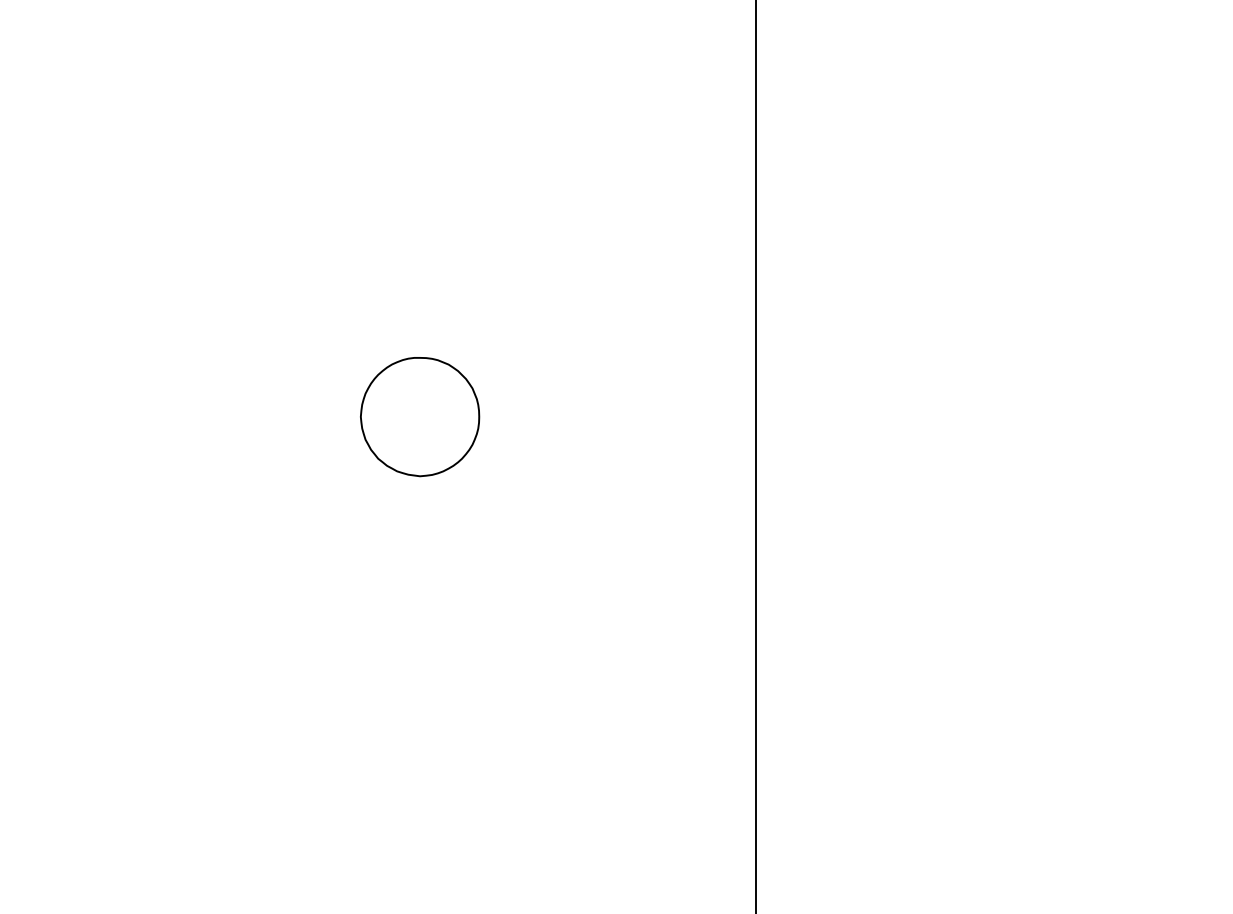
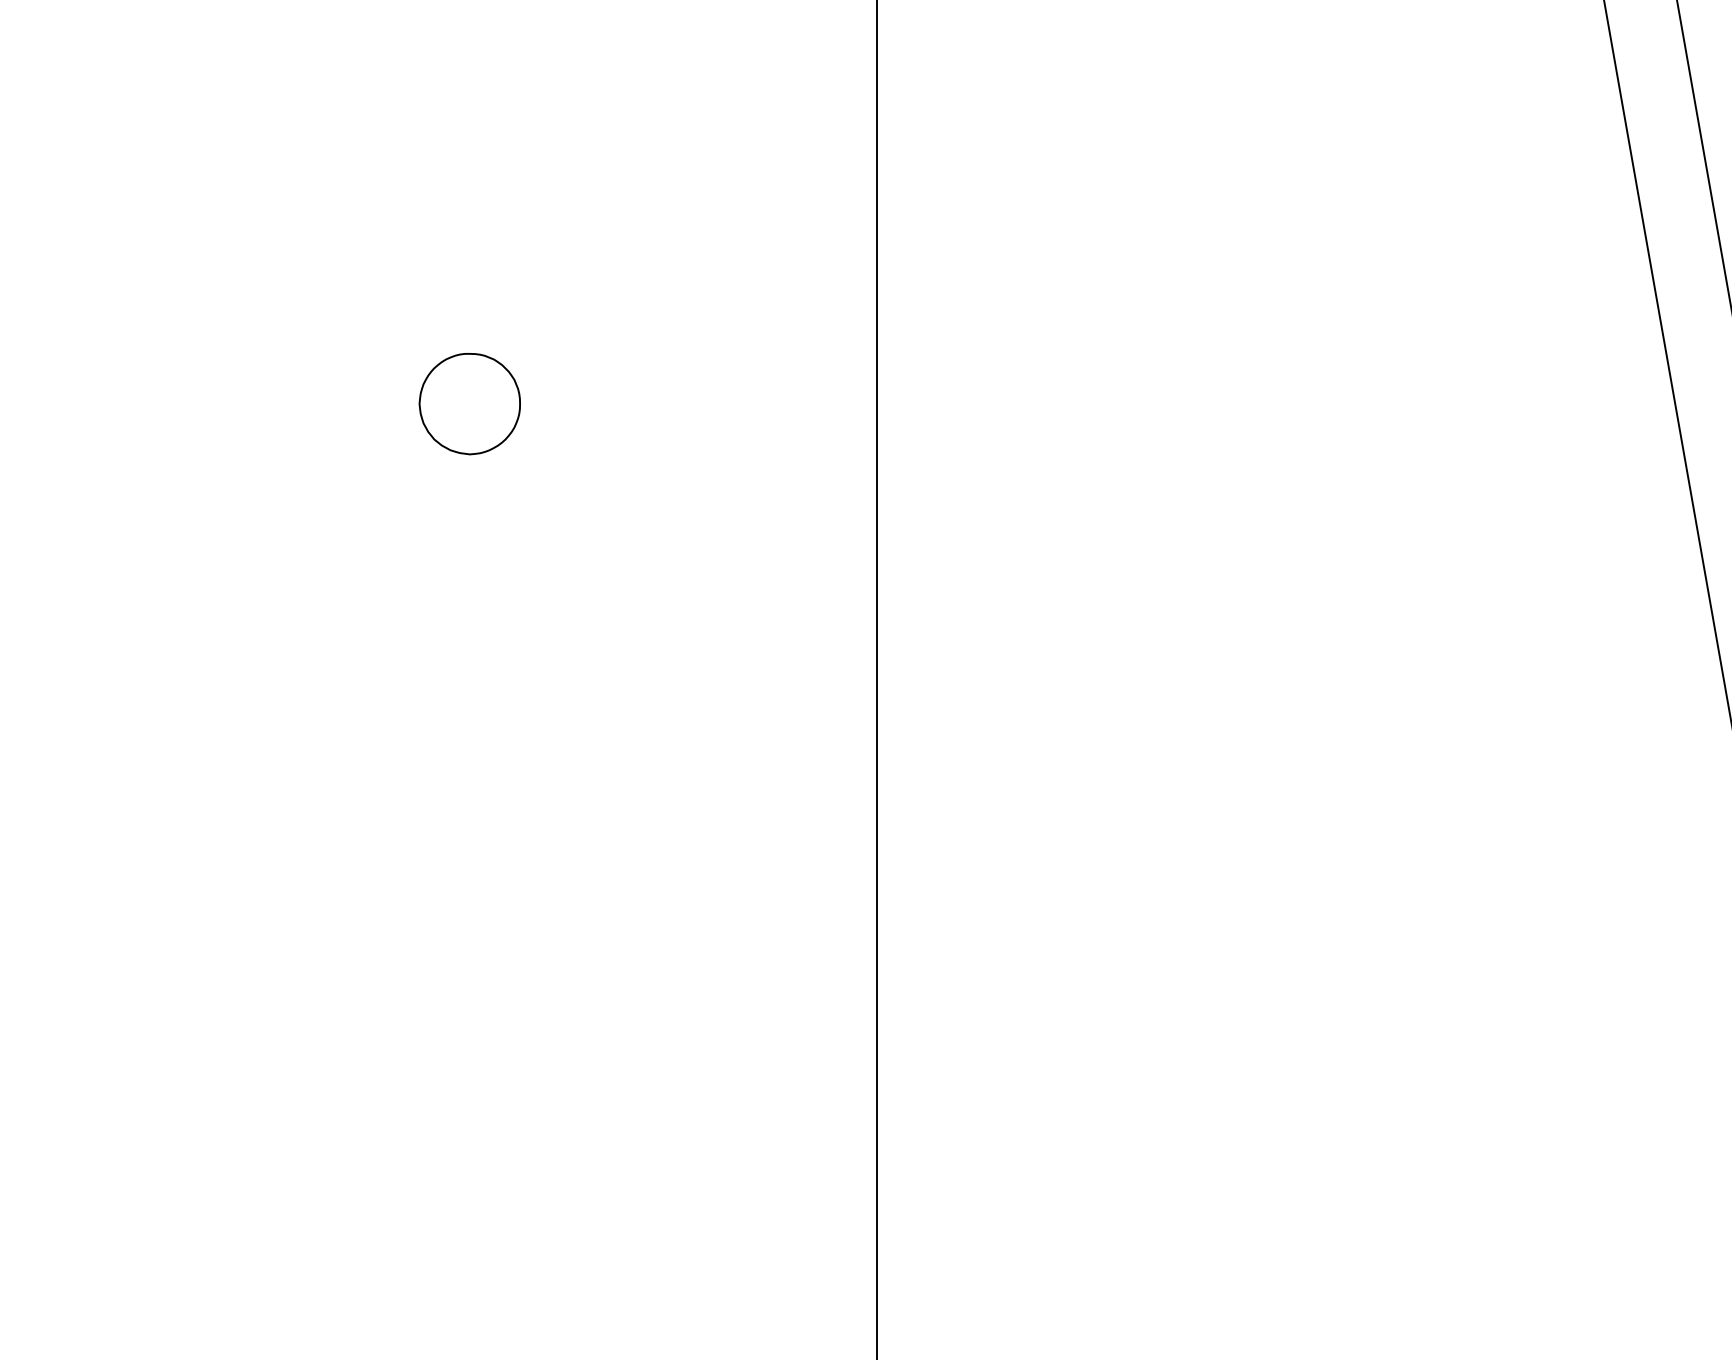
part: (419, 416) -> (469, 403), size x0.7

